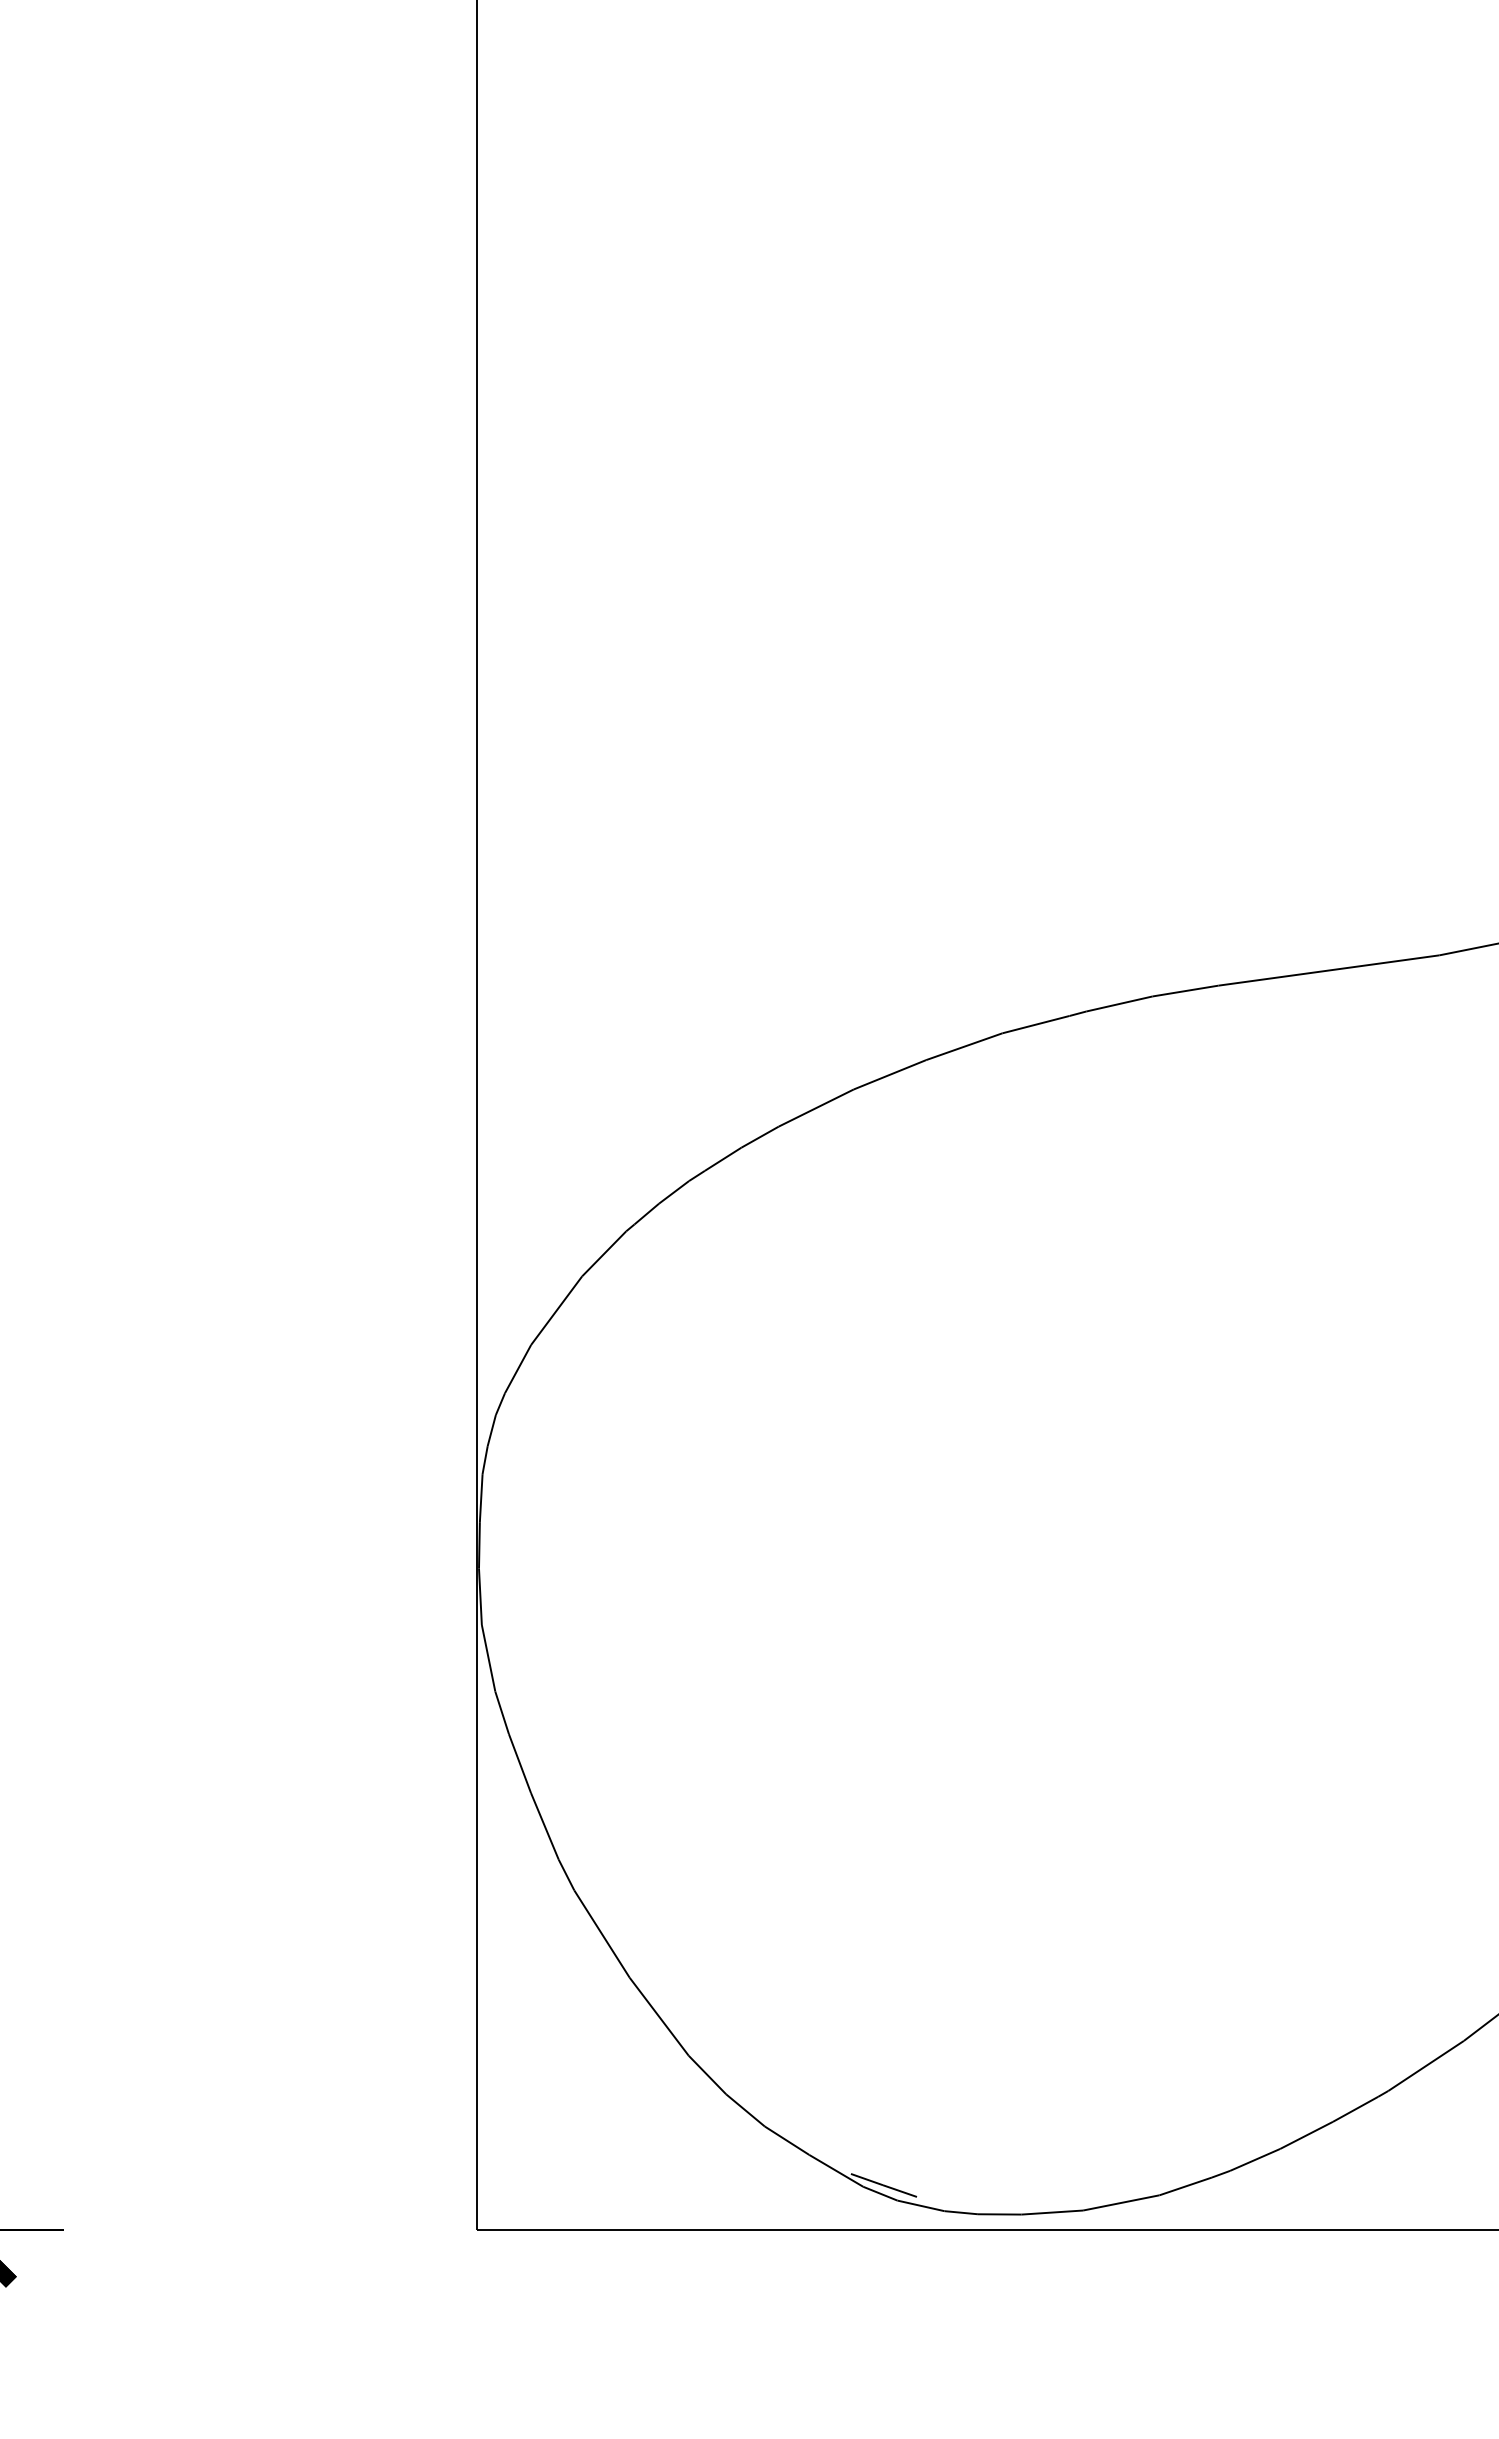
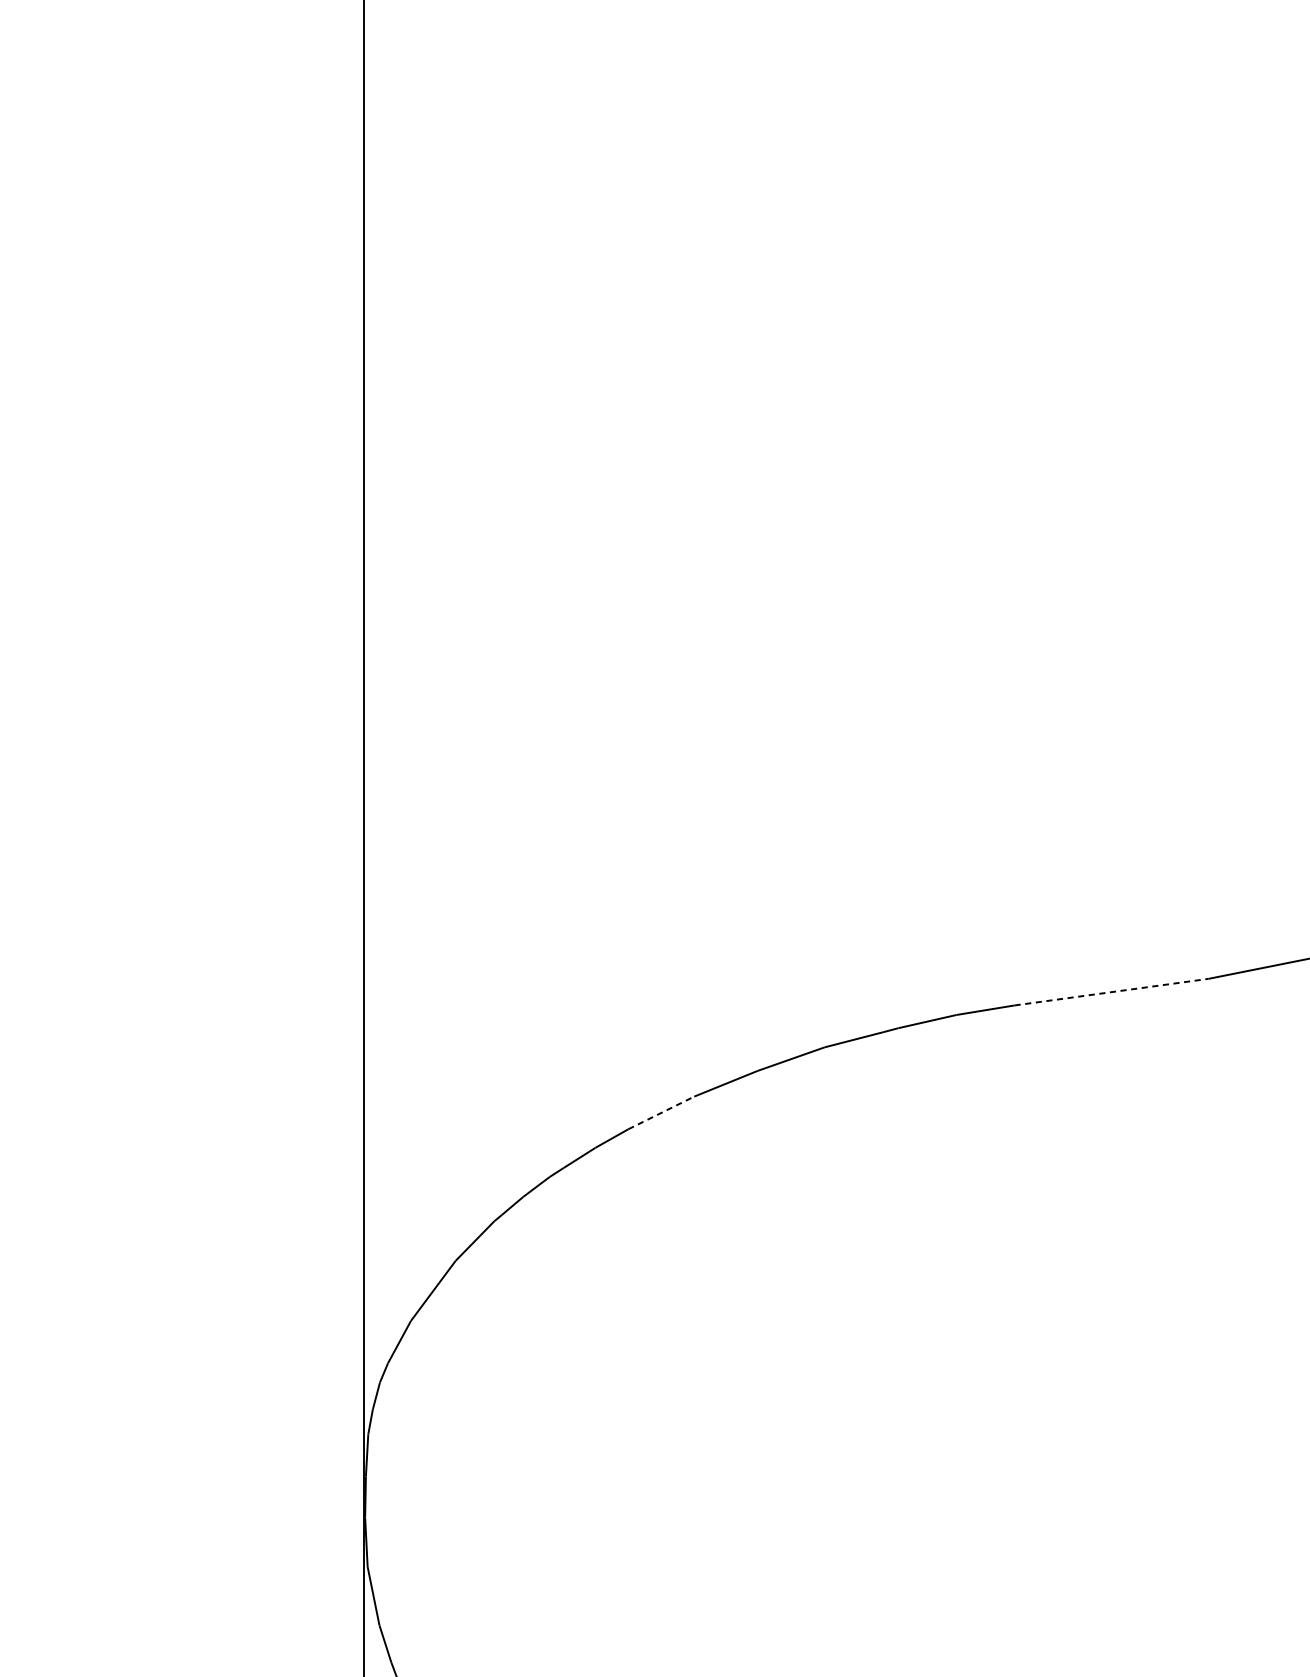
line: (1329, 970) -> (1111, 992), solid -> dashed
line: (816, 1108) -> (661, 1113), solid -> dashed

